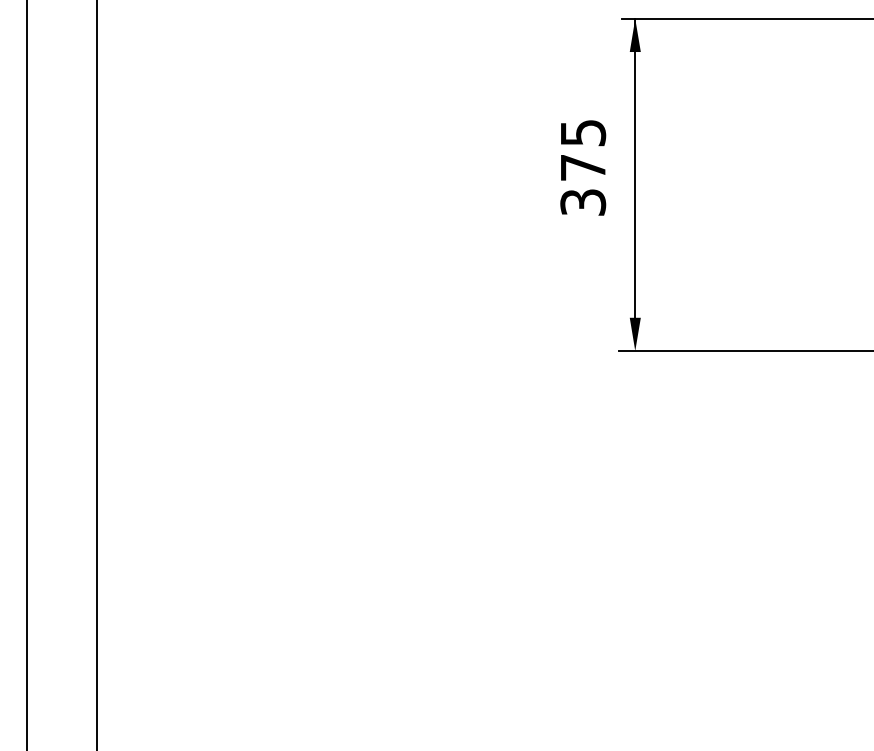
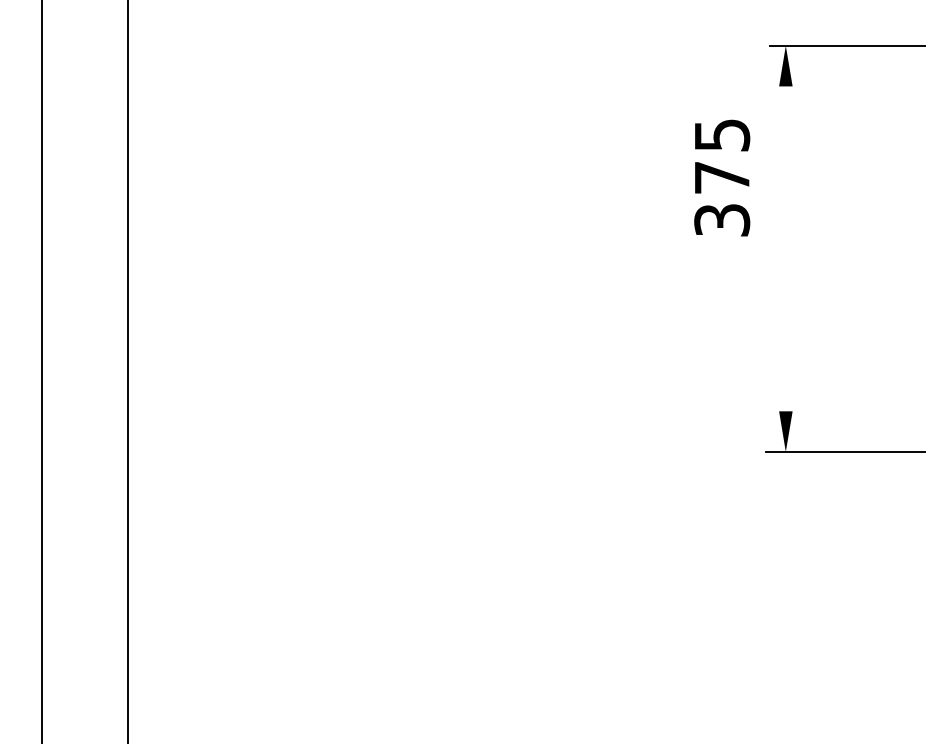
text: (583, 167) -> (722, 177), moved
line: (635, 167) -> (786, 227), removed

